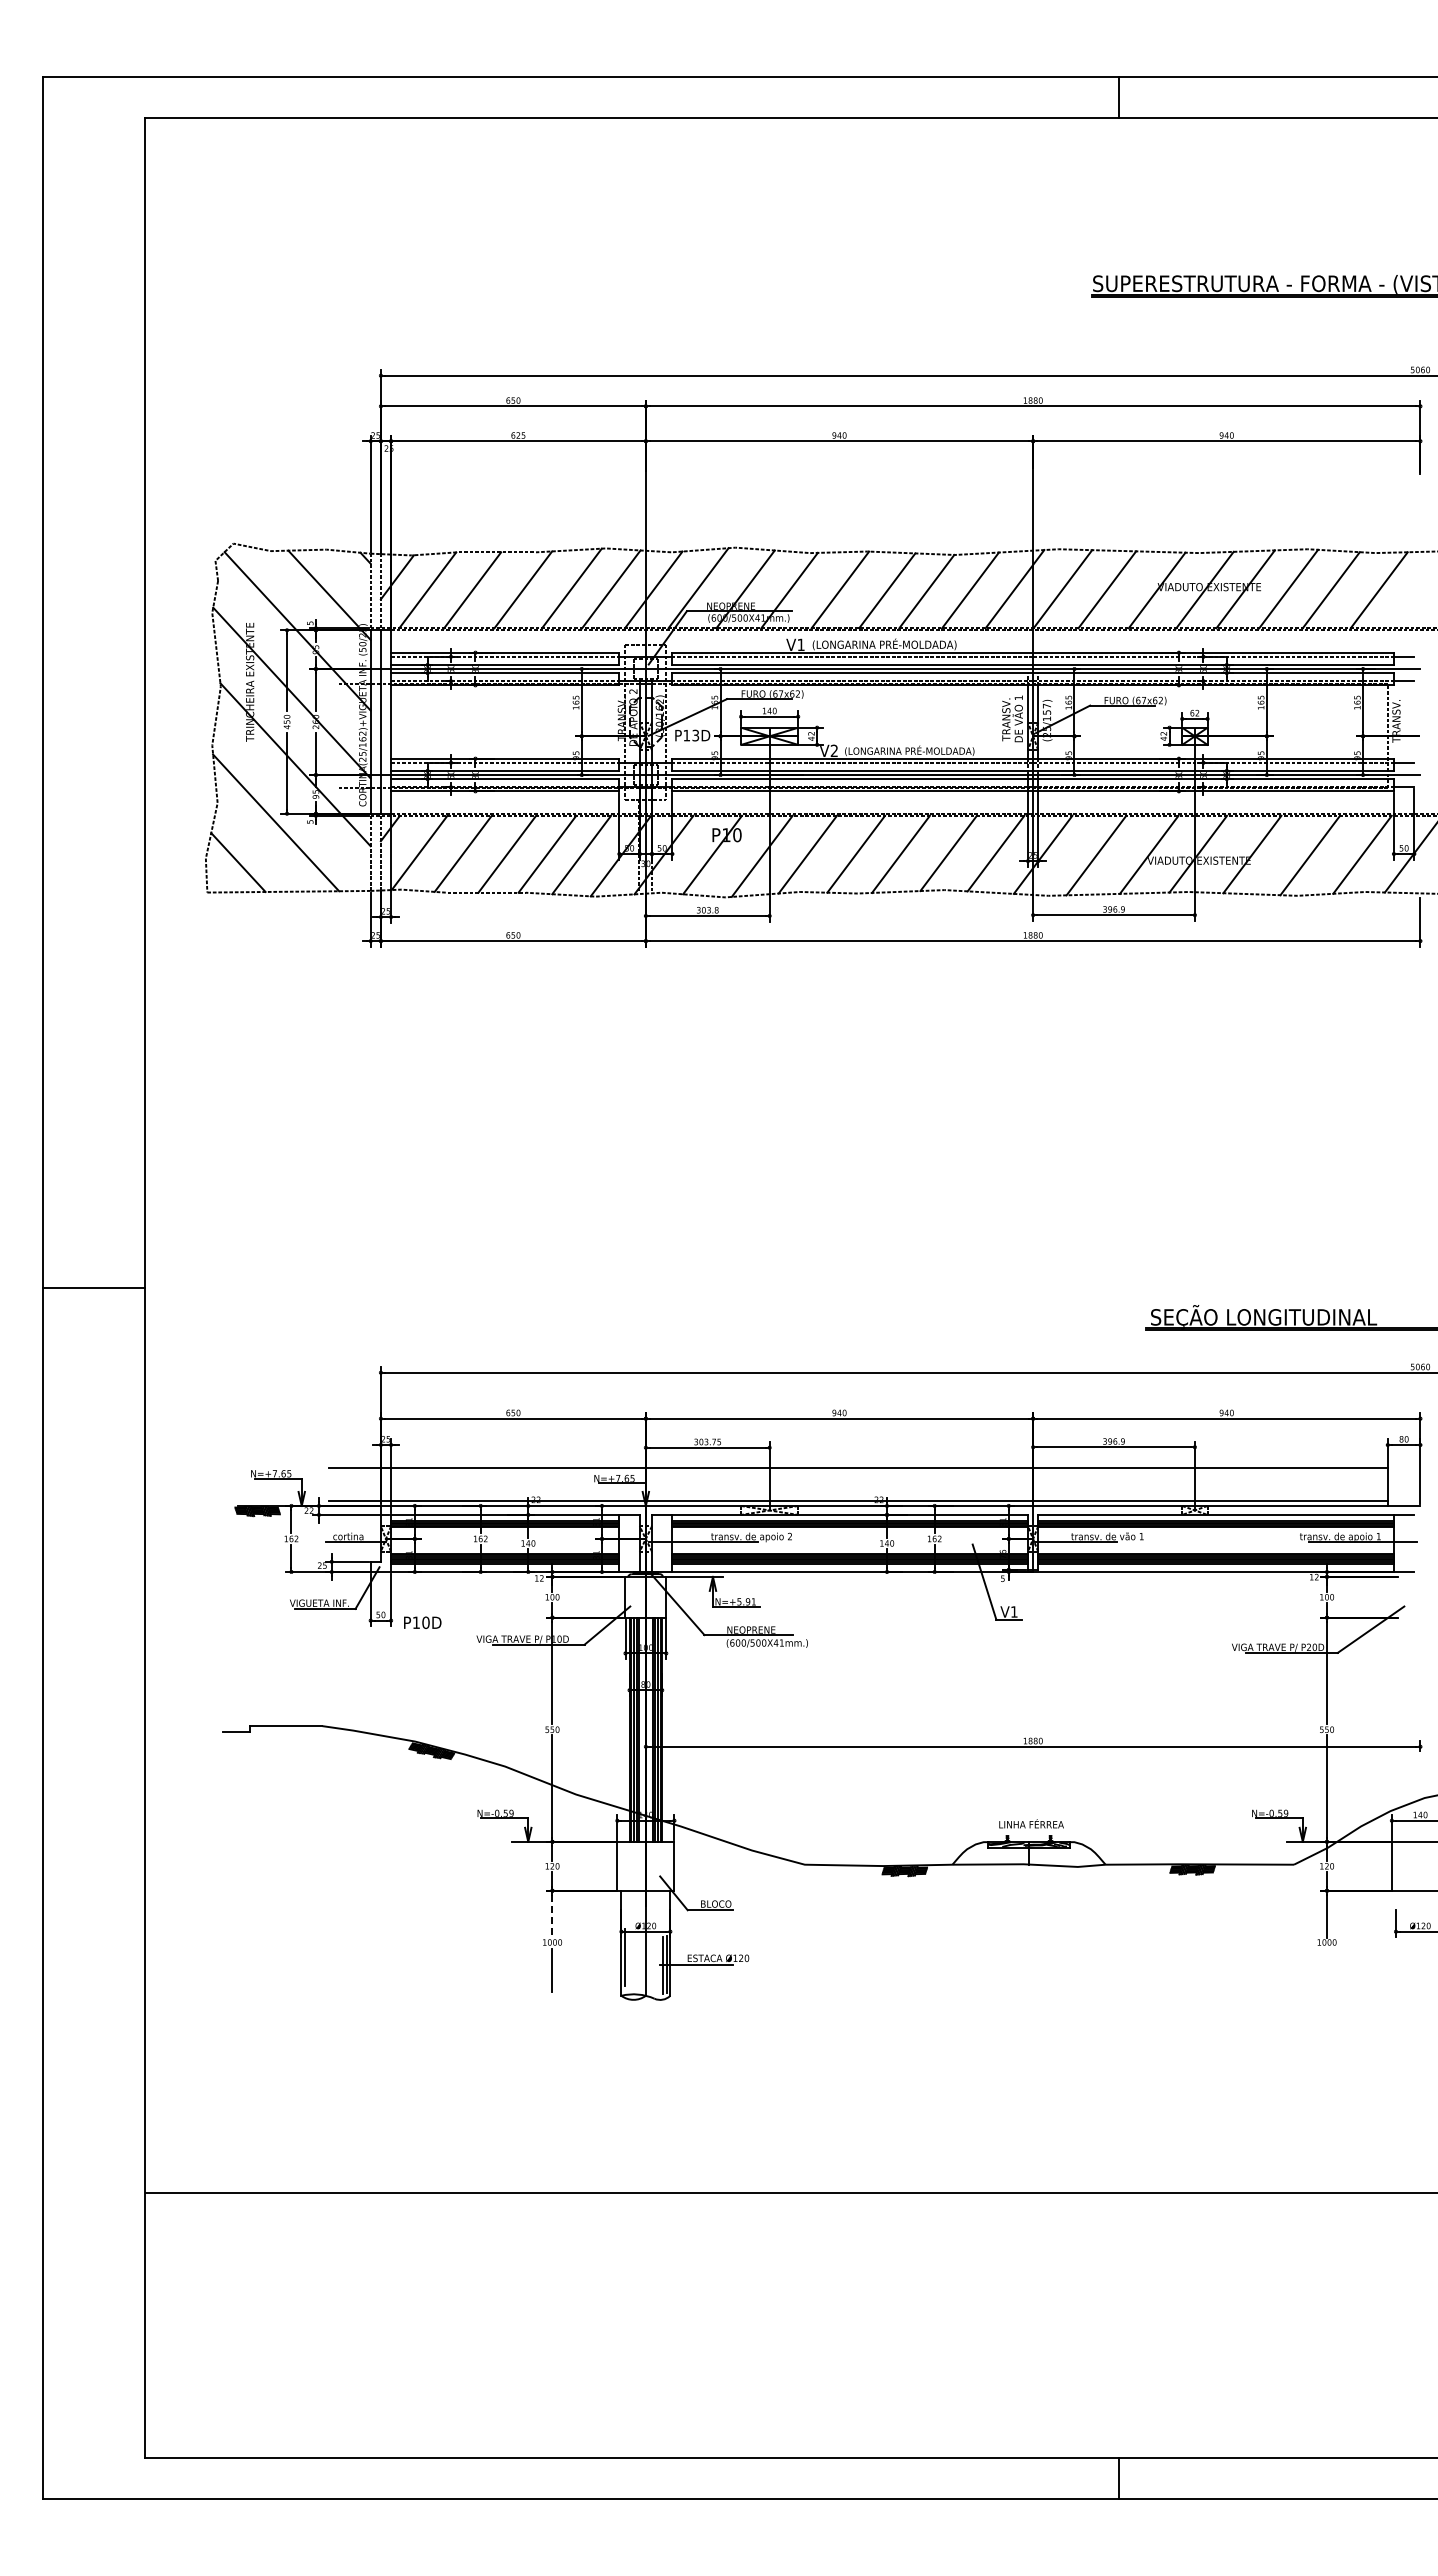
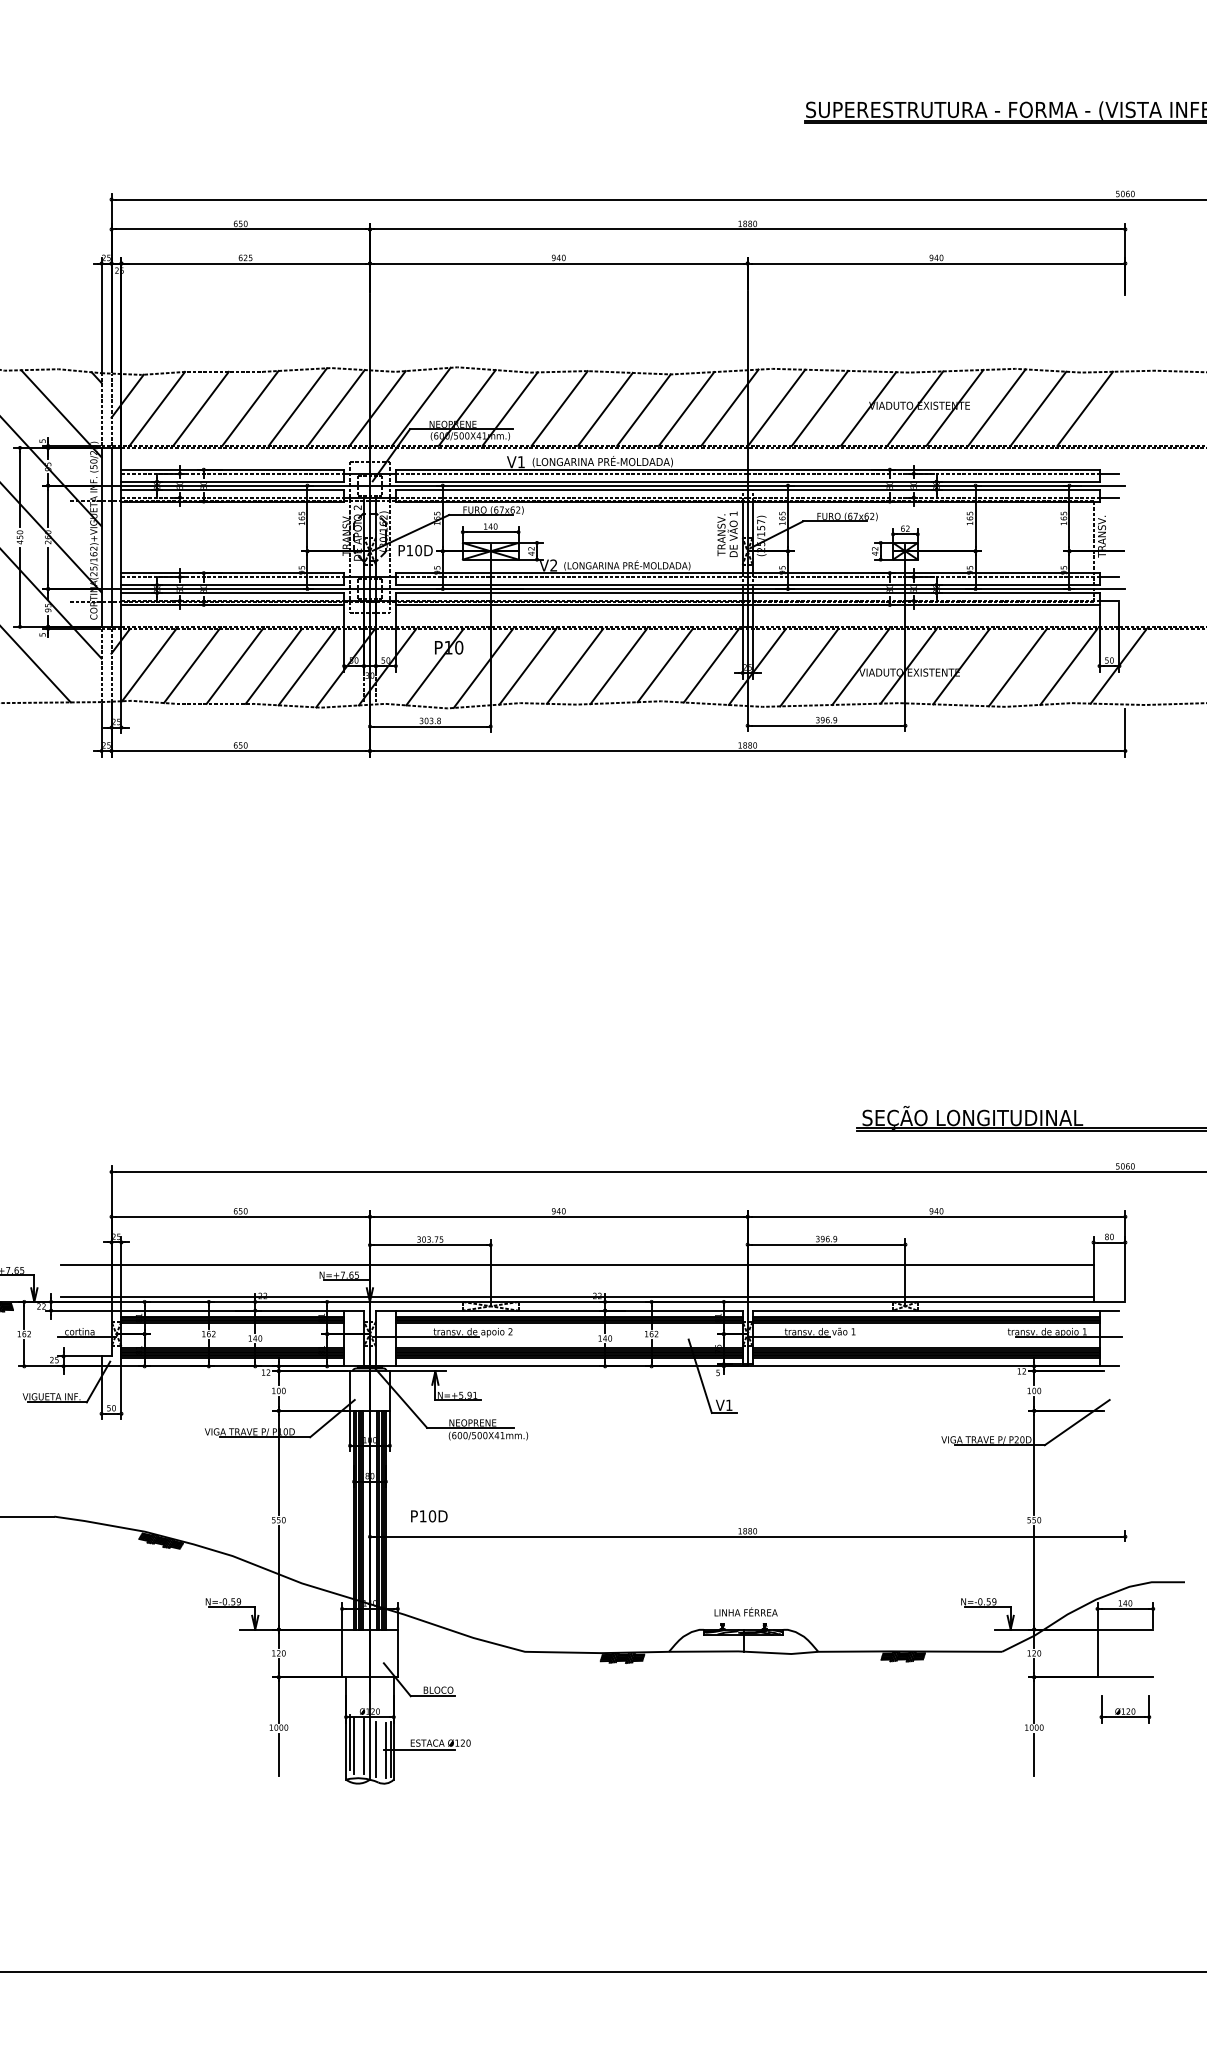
text: (695, 735) -> (418, 550), P13D -> P10D
text: (422, 1622) -> (429, 1516), moved
line: (552, 1916) -> (278, 1702), dashed -> solid
line: (629, 1960) -> (353, 1745), added
line: (640, 1960) -> (364, 1745), added
line: (652, 1964) -> (376, 1749), added
line: (1326, 1970) -> (1033, 1754), added

